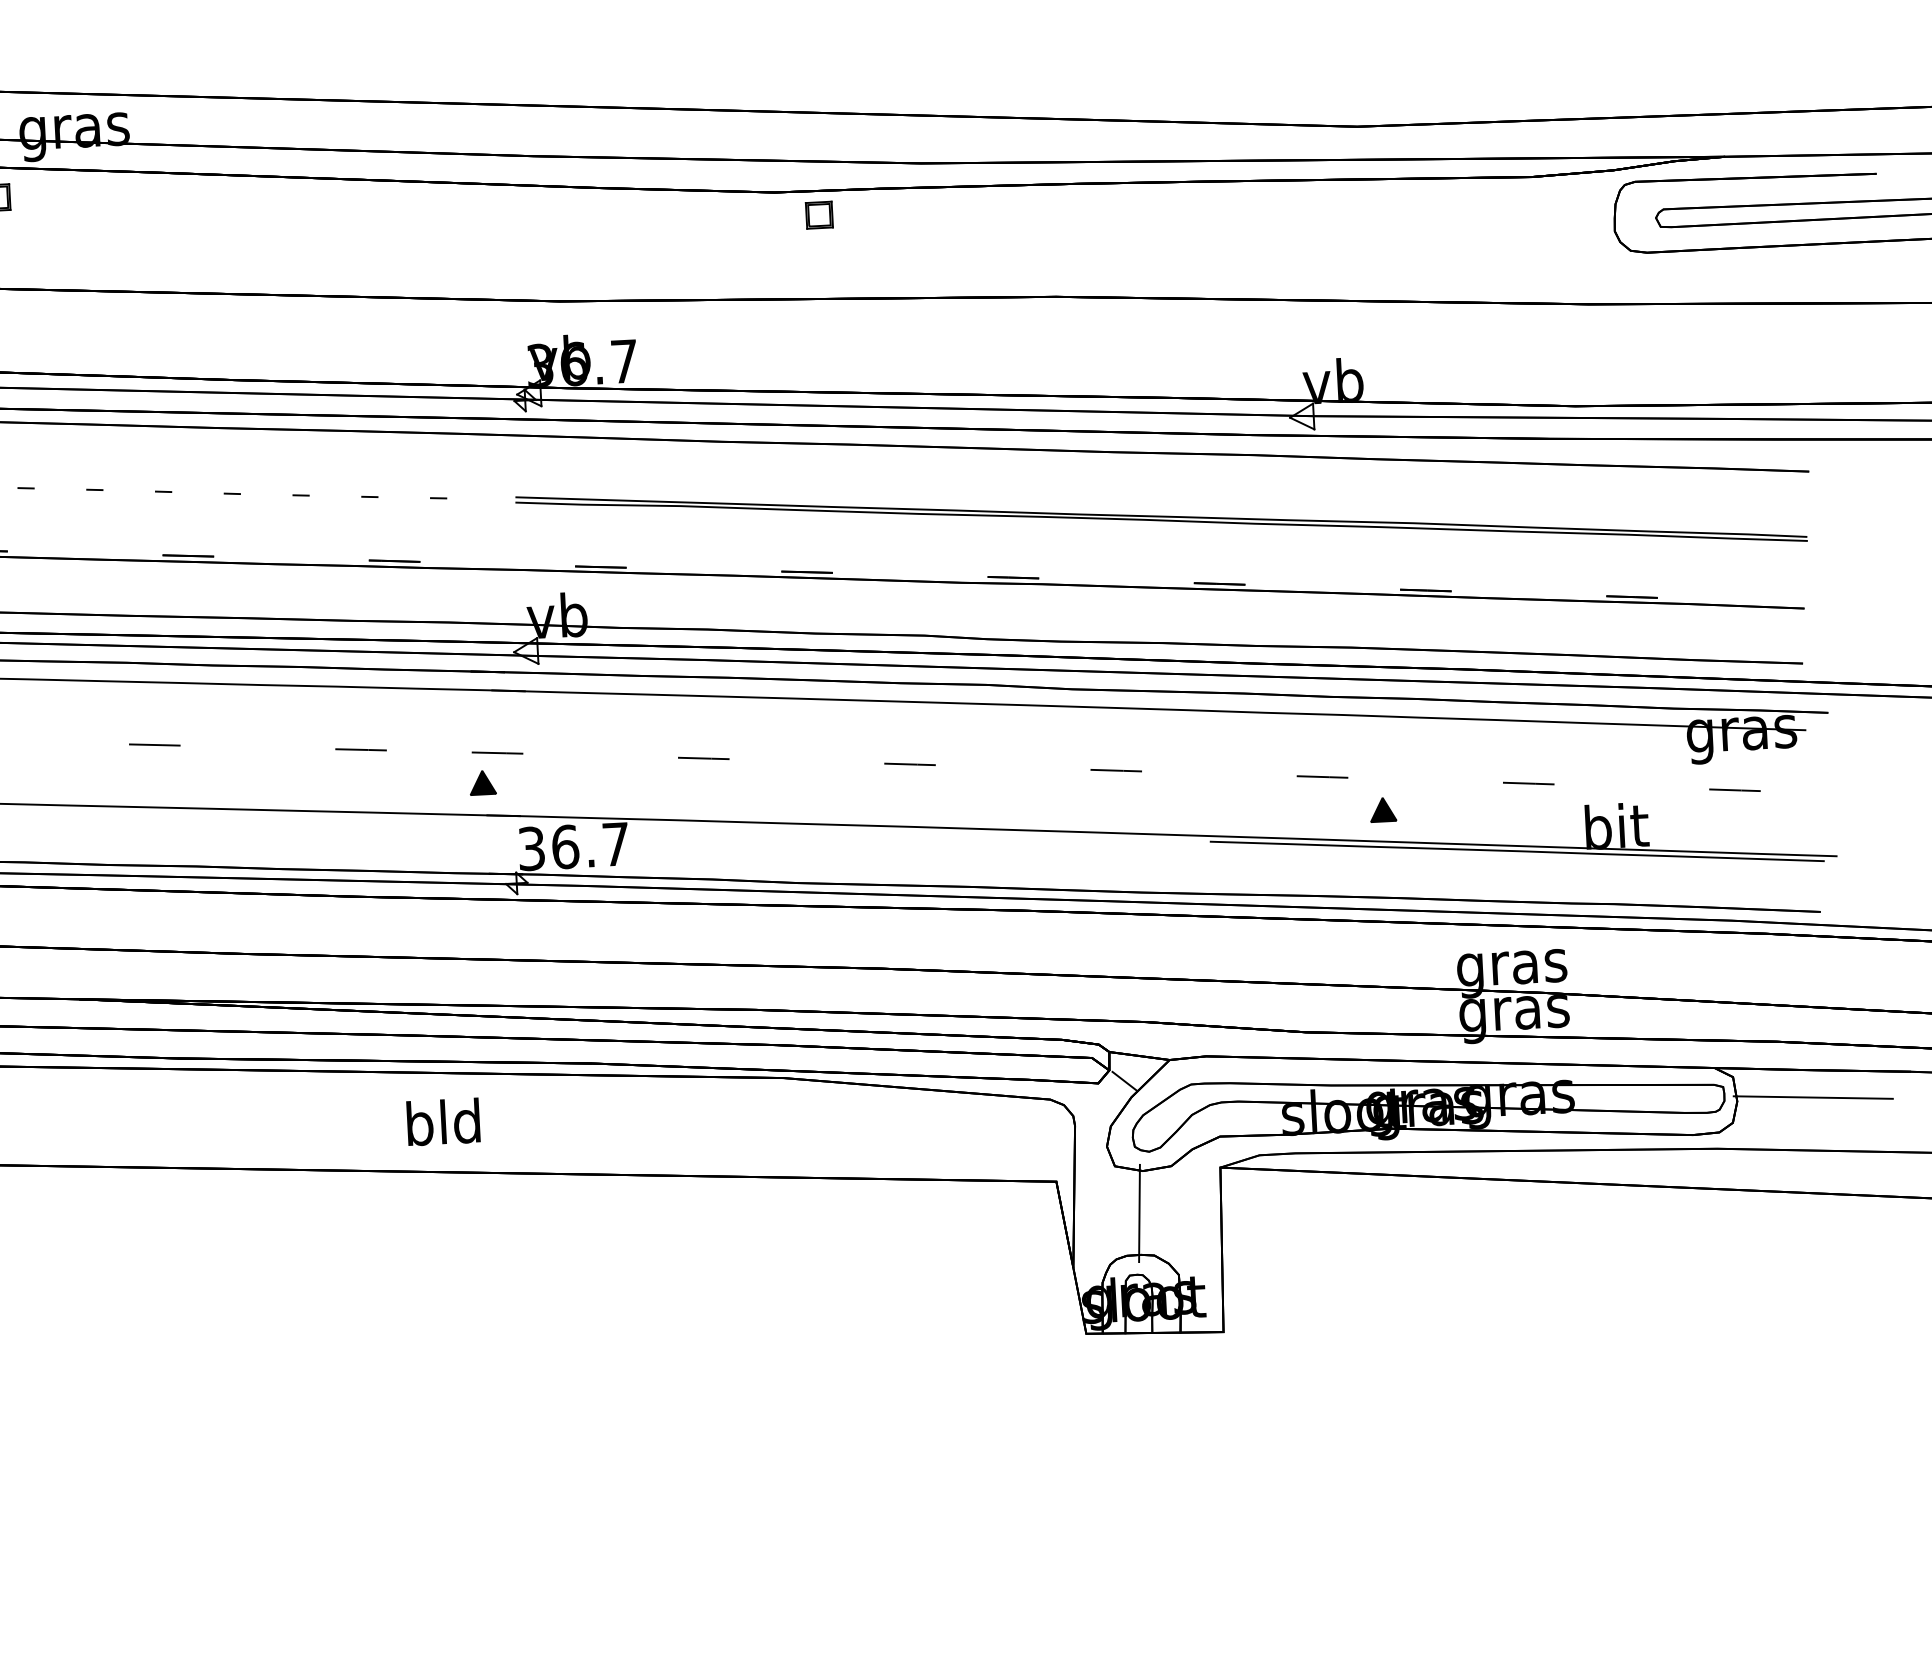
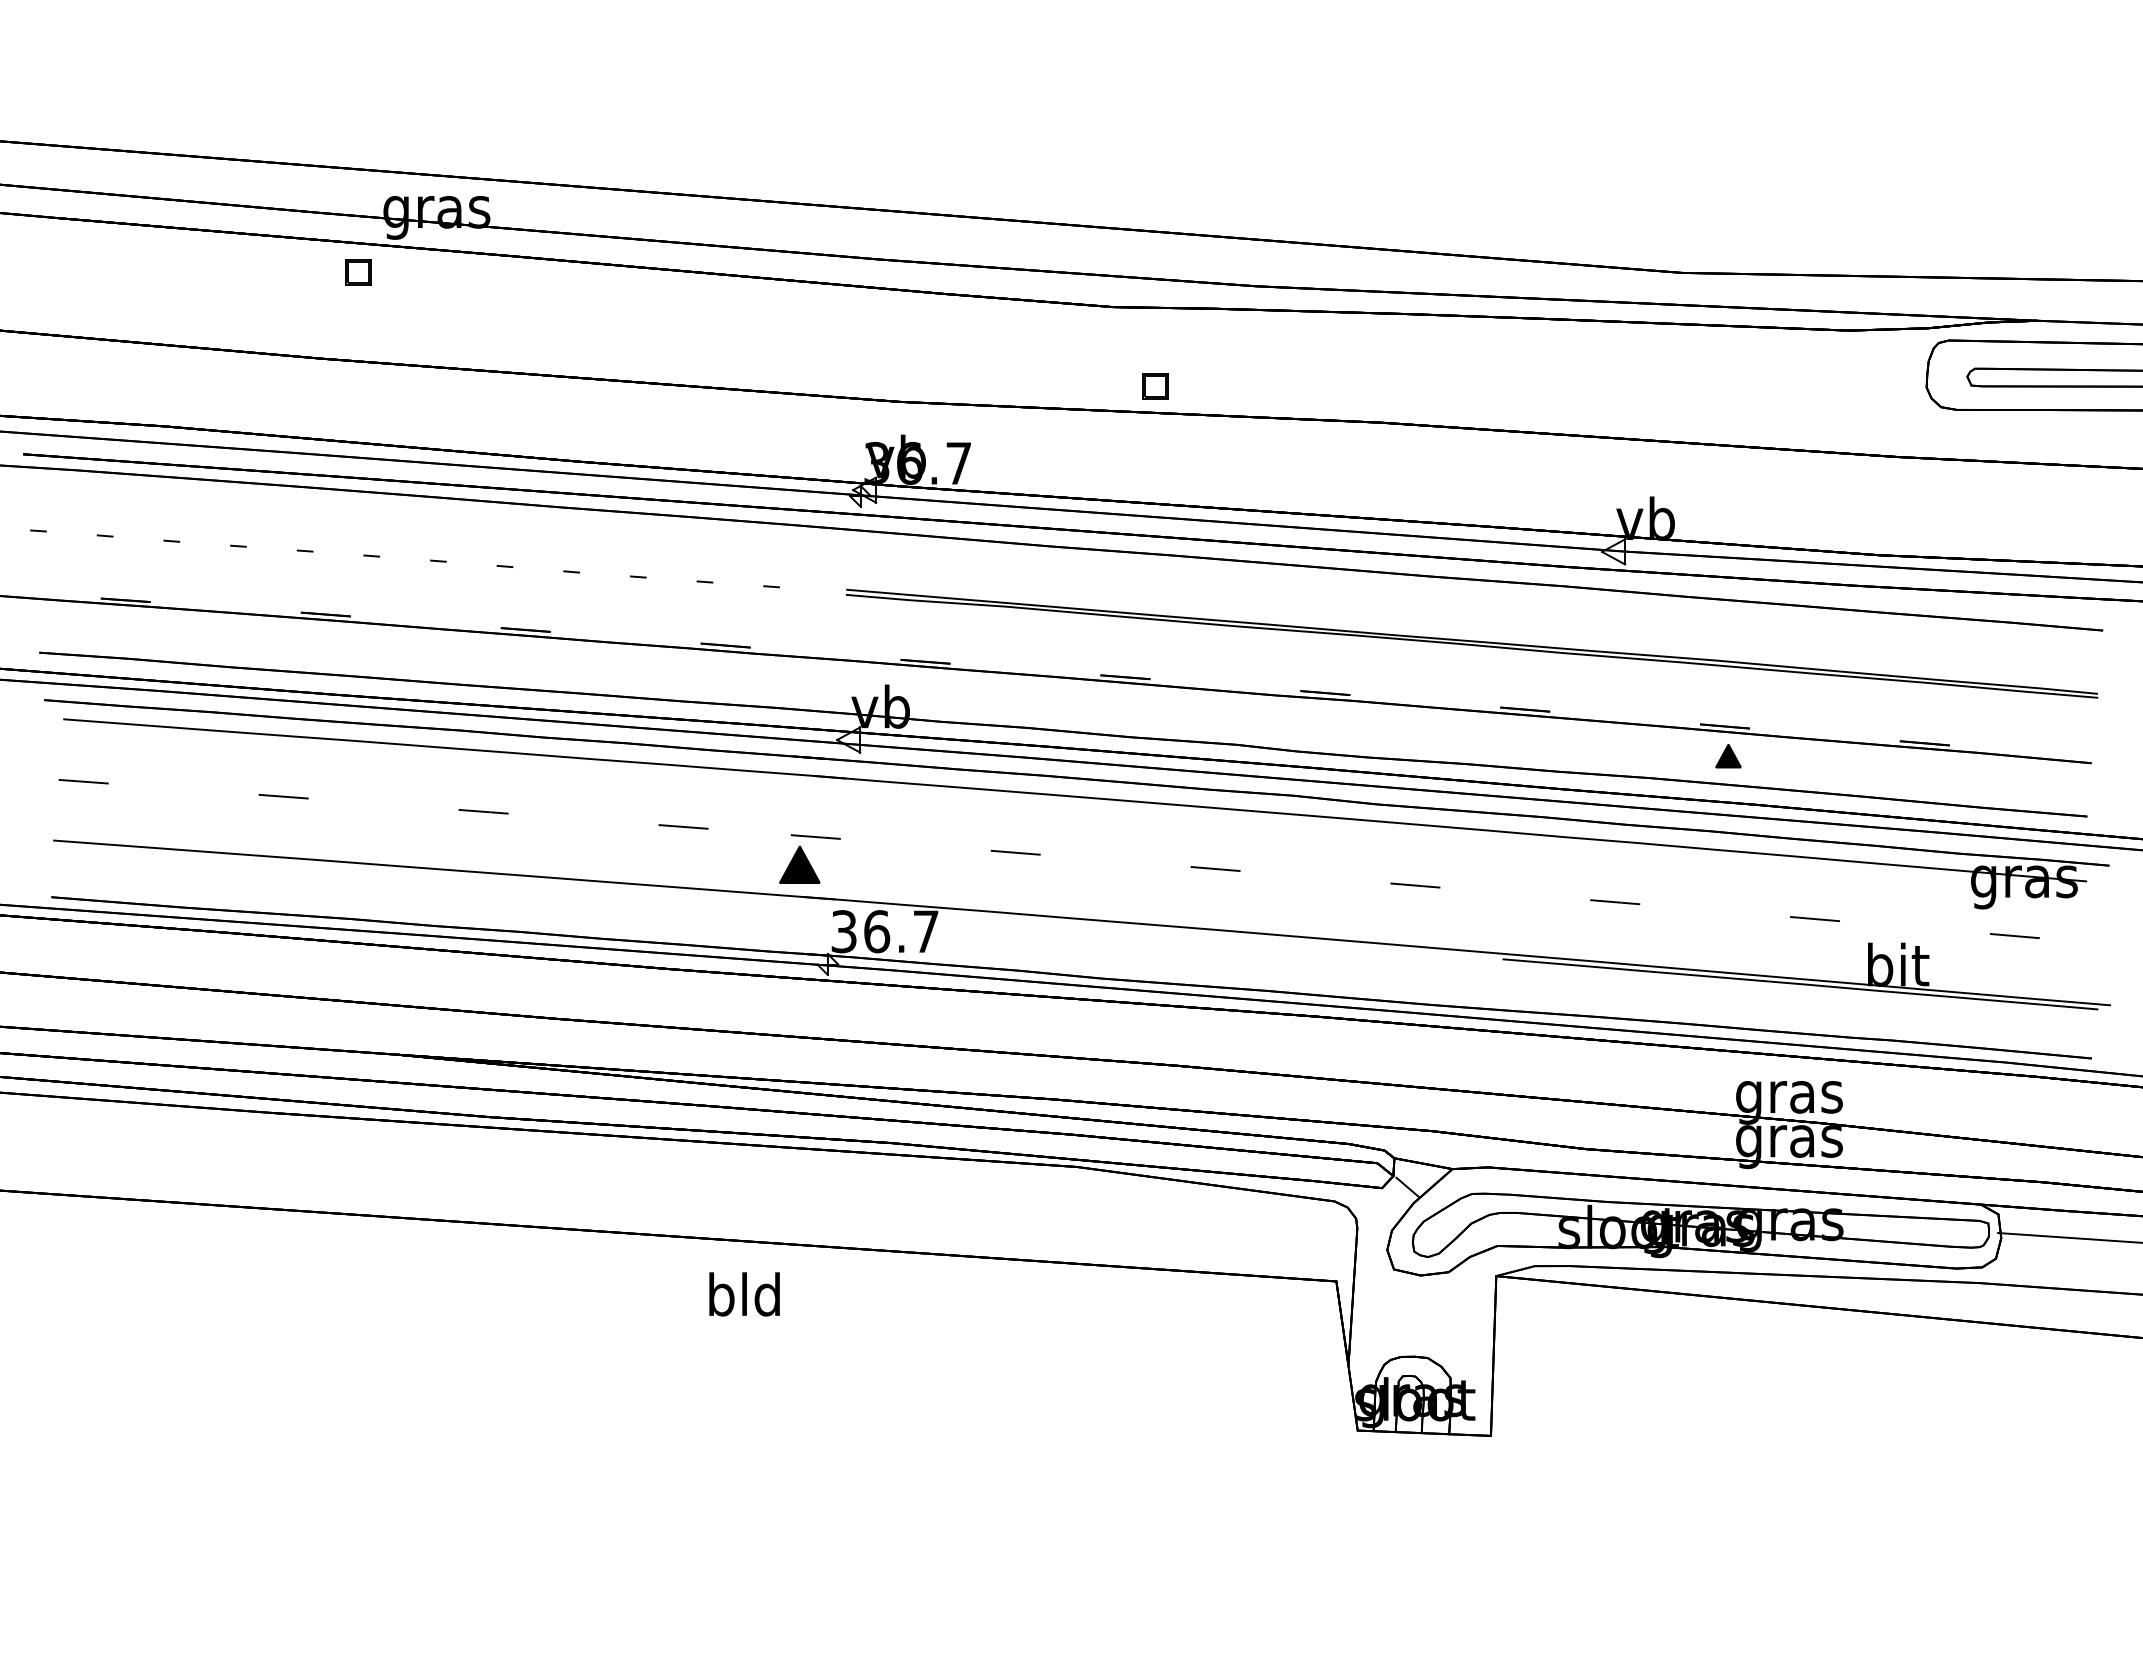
part: (819, 215) -> (1155, 386), moved
part: (483, 783) -> (800, 865), size x1.6
part: (1383, 810) -> (1728, 756), moved
text: (443, 1122) -> (744, 1294), moved
line: (1139, 1213) -> (1415, 1316), removed

